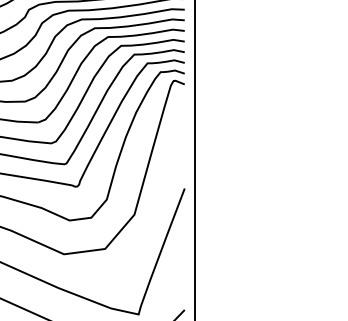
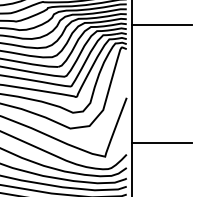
line: (259, 33) -> (161, 25), added
line: (259, 284) -> (161, 142), added

